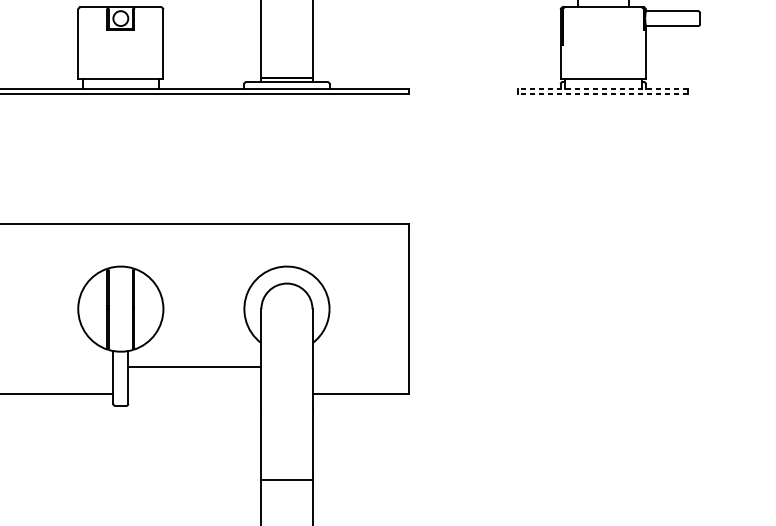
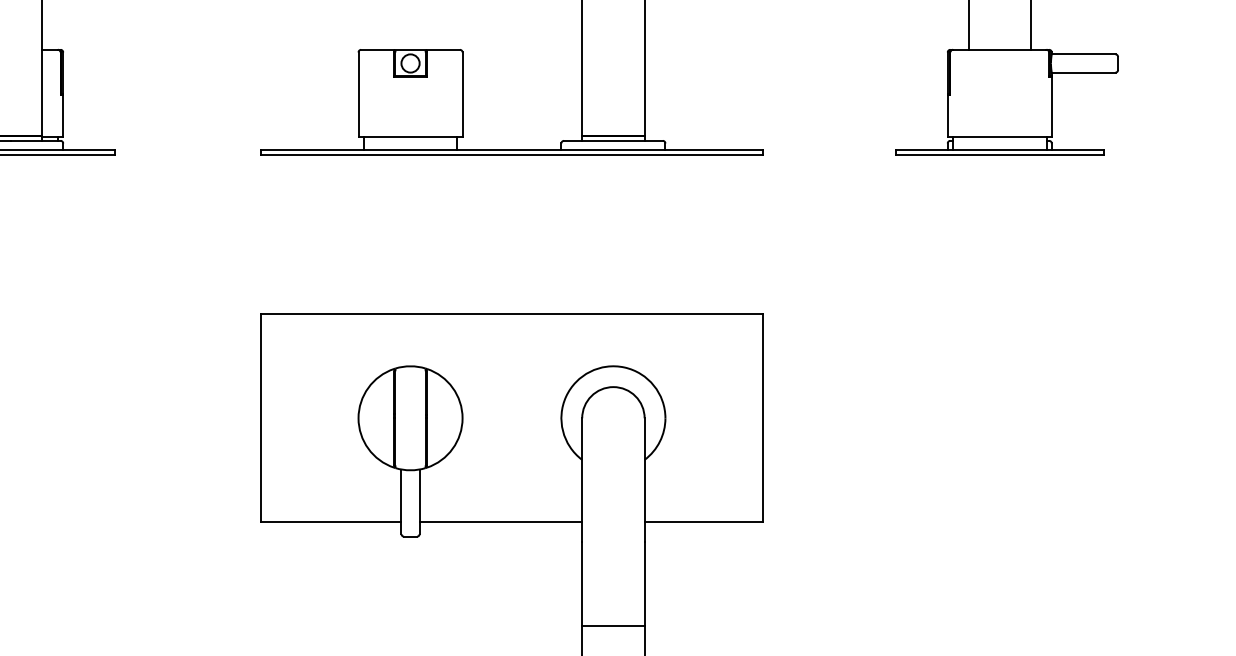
line: (603, 89) -> (999, 149), dashed -> solid
line: (603, 93) -> (999, 155), dashed -> solid
line: (194, 367) -> (500, 522), moved

